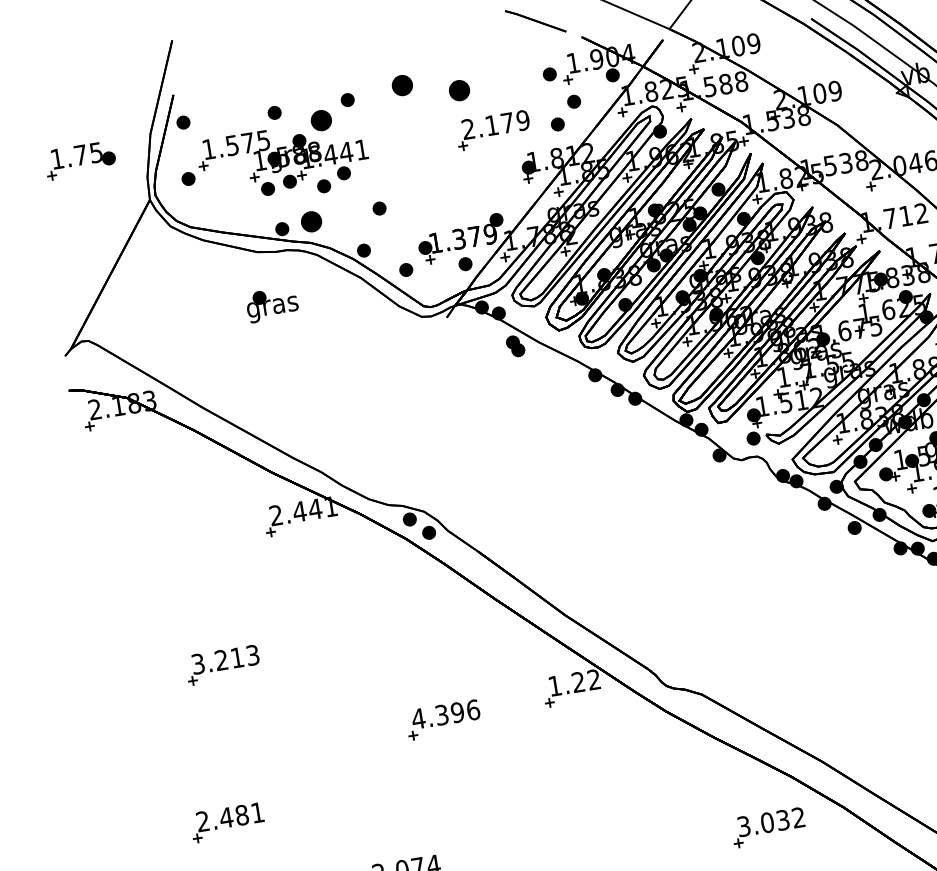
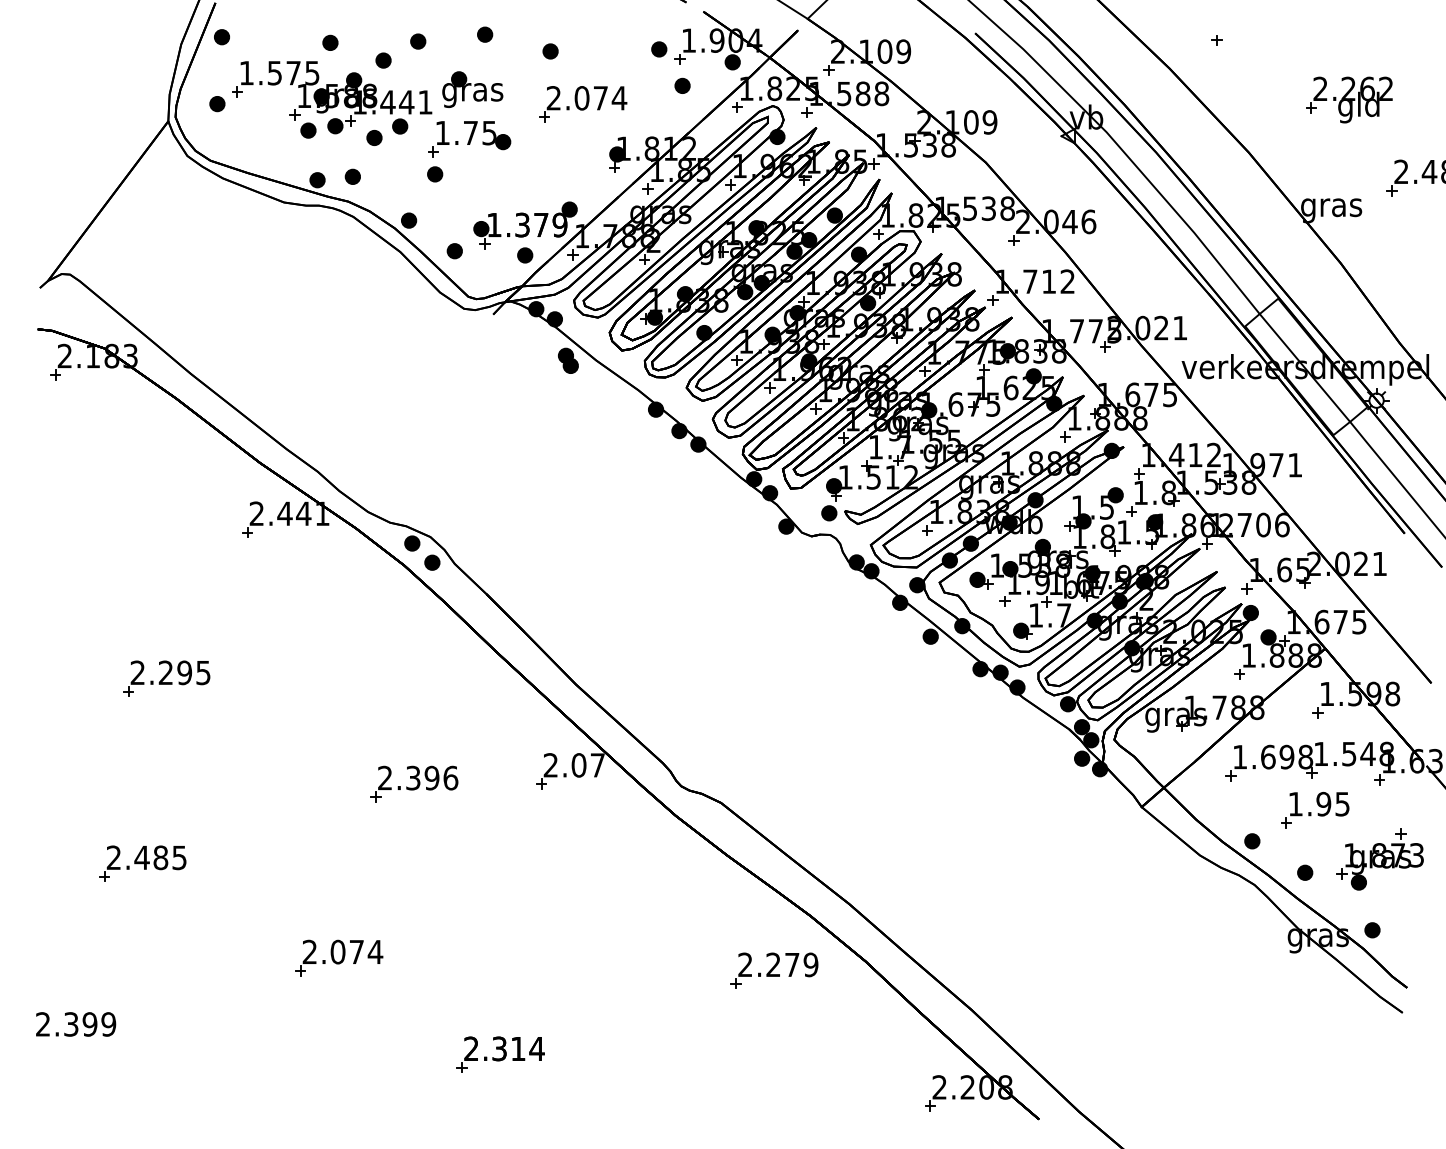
part: (402, 85) -> (485, 34), size x0.62
part: (459, 90) -> (550, 51), size x0.62
part: (321, 120) -> (383, 60), size x0.62
text: (507, 123) -> (600, 98), 2.179 -> 2.074
part: (558, 124) -> (659, 109), removed
part: (80, 160) -> (469, 139), moved
part: (310, 221) -> (352, 176), size x0.62
part: (272, 304) -> (472, 89), moved
text: (225, 659) -> (170, 672), 3.213 -> 2.295
text: (573, 683) -> (573, 765), 1.22 -> 2.07
text: (417, 718) -> (384, 777), 4.396 -> 2.396
text: (257, 812) -> (179, 857), 2.481 -> 2.485
text: (771, 821) -> (778, 964), 3.032 -> 2.279

